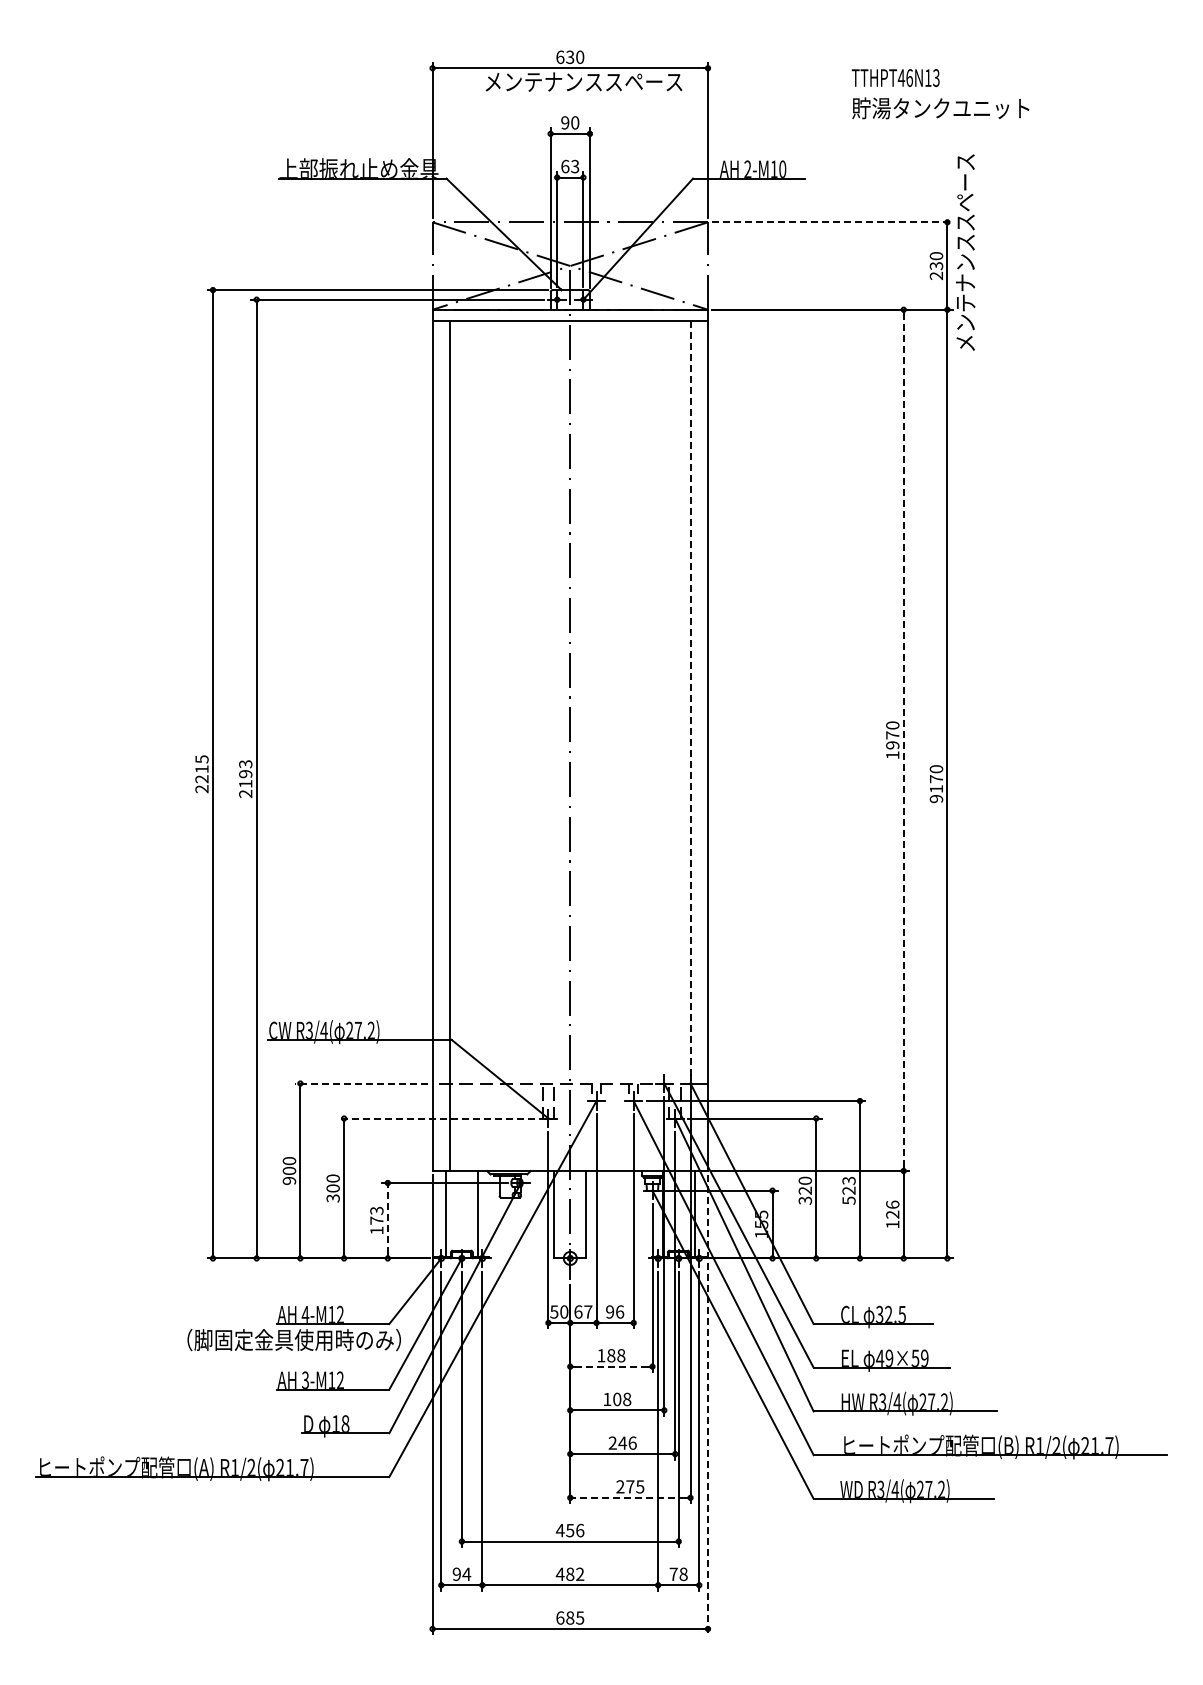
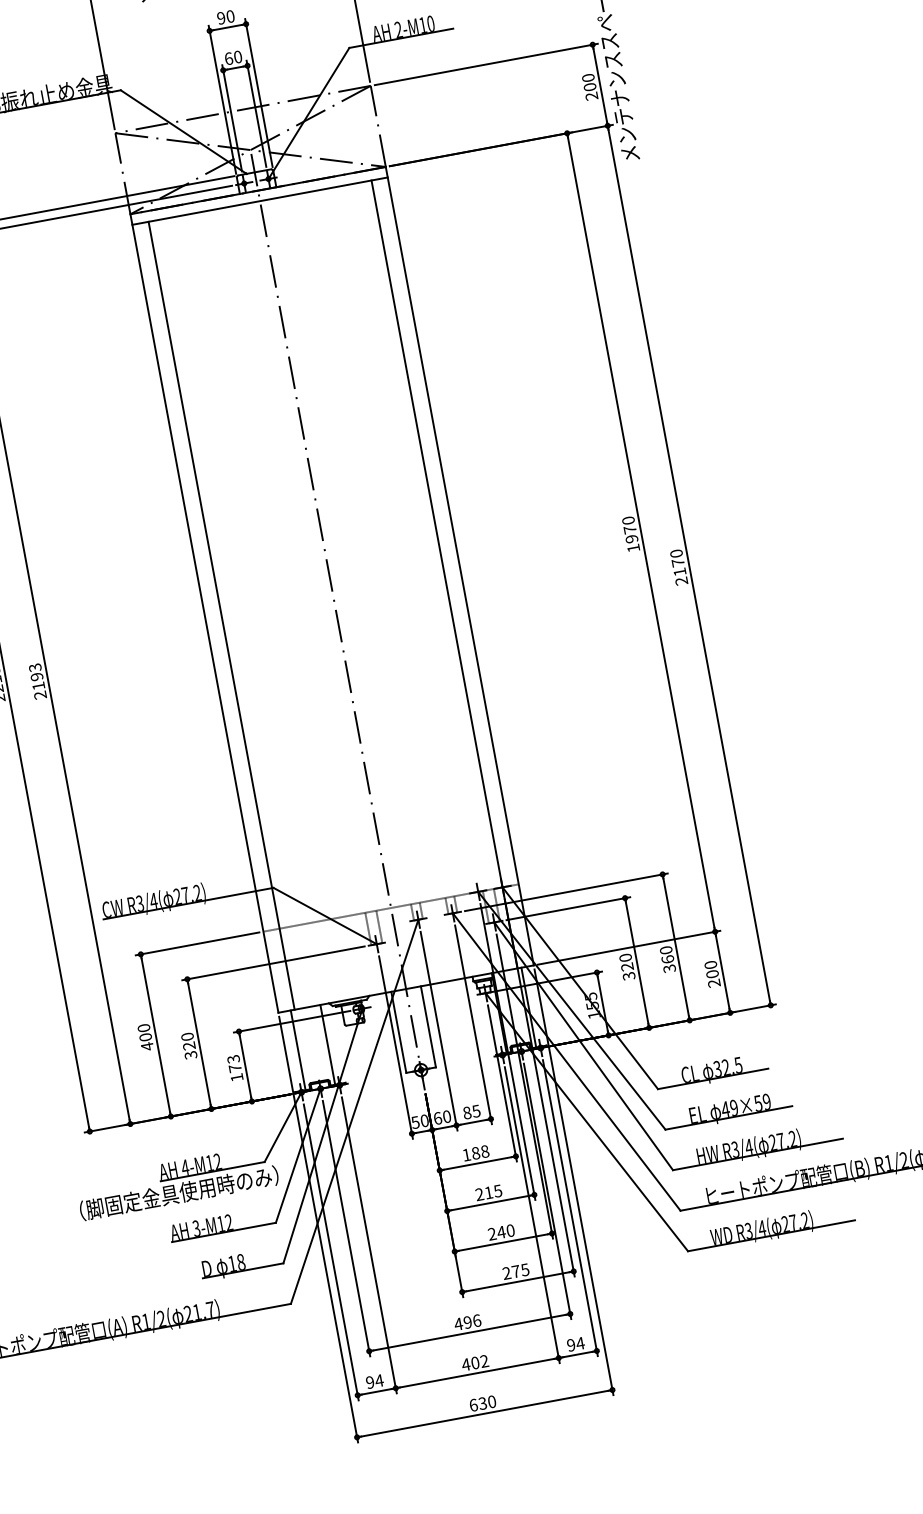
text: (575, 166) -> (238, 56), 63 -> 60
line: (833, 222) -> (487, 64), dashed -> solid
text: (936, 266) -> (590, 87), 230 -> 200
line: (903, 739) -> (640, 531), dashed -> solid
line: (690, 746) -> (444, 574), dashed -> solid
text: (936, 799) -> (681, 581), 9170 -> 2170
line: (361, 1083) -> (197, 943), dashed -> solid
line: (436, 1118) -> (273, 963), dashed -> solid
text: (289, 1180) -> (147, 1046), 900 -> 400
text: (332, 1188) -> (188, 1046), 300 -> 320
text: (848, 1190) -> (667, 959), 523 -> 360
text: (892, 1214) -> (712, 974), 126 -> 200
line: (387, 1220) -> (245, 1066), dashed -> solid
text: (588, 1311) -> (447, 1116), 67 -> 60
text: (615, 1311) -> (472, 1111), 96 -> 85
line: (611, 1366) -> (477, 1163), dashed -> solid
text: (617, 1399) -> (489, 1192), 108 -> 215
line: (708, 1404) -> (574, 1181), dashed -> solid
text: (632, 1442) -> (510, 1230), 246 -> 240
line: (630, 1497) -> (518, 1281), dashed -> solid
text: (570, 1530) -> (468, 1322), 456 -> 496
text: (570, 1574) -> (475, 1363), 482 -> 402
text: (678, 1574) -> (575, 1344), 78 -> 94
text: (575, 1617) -> (487, 1402), 685 -> 630

